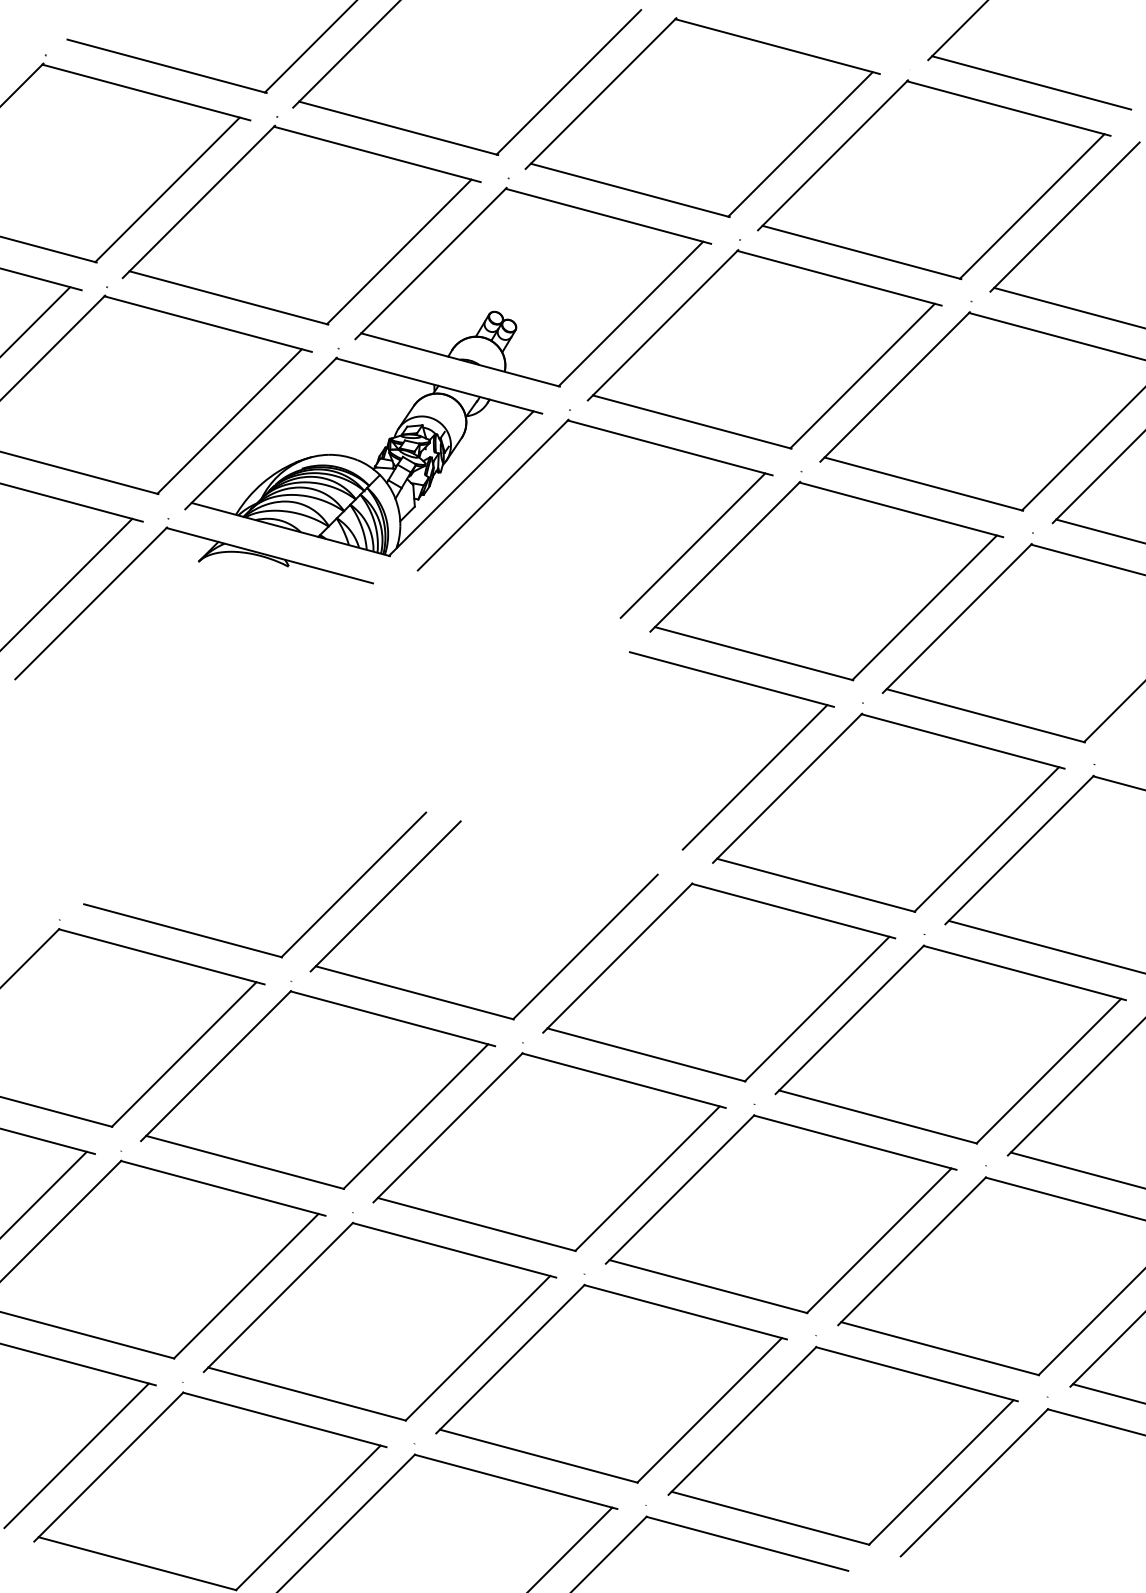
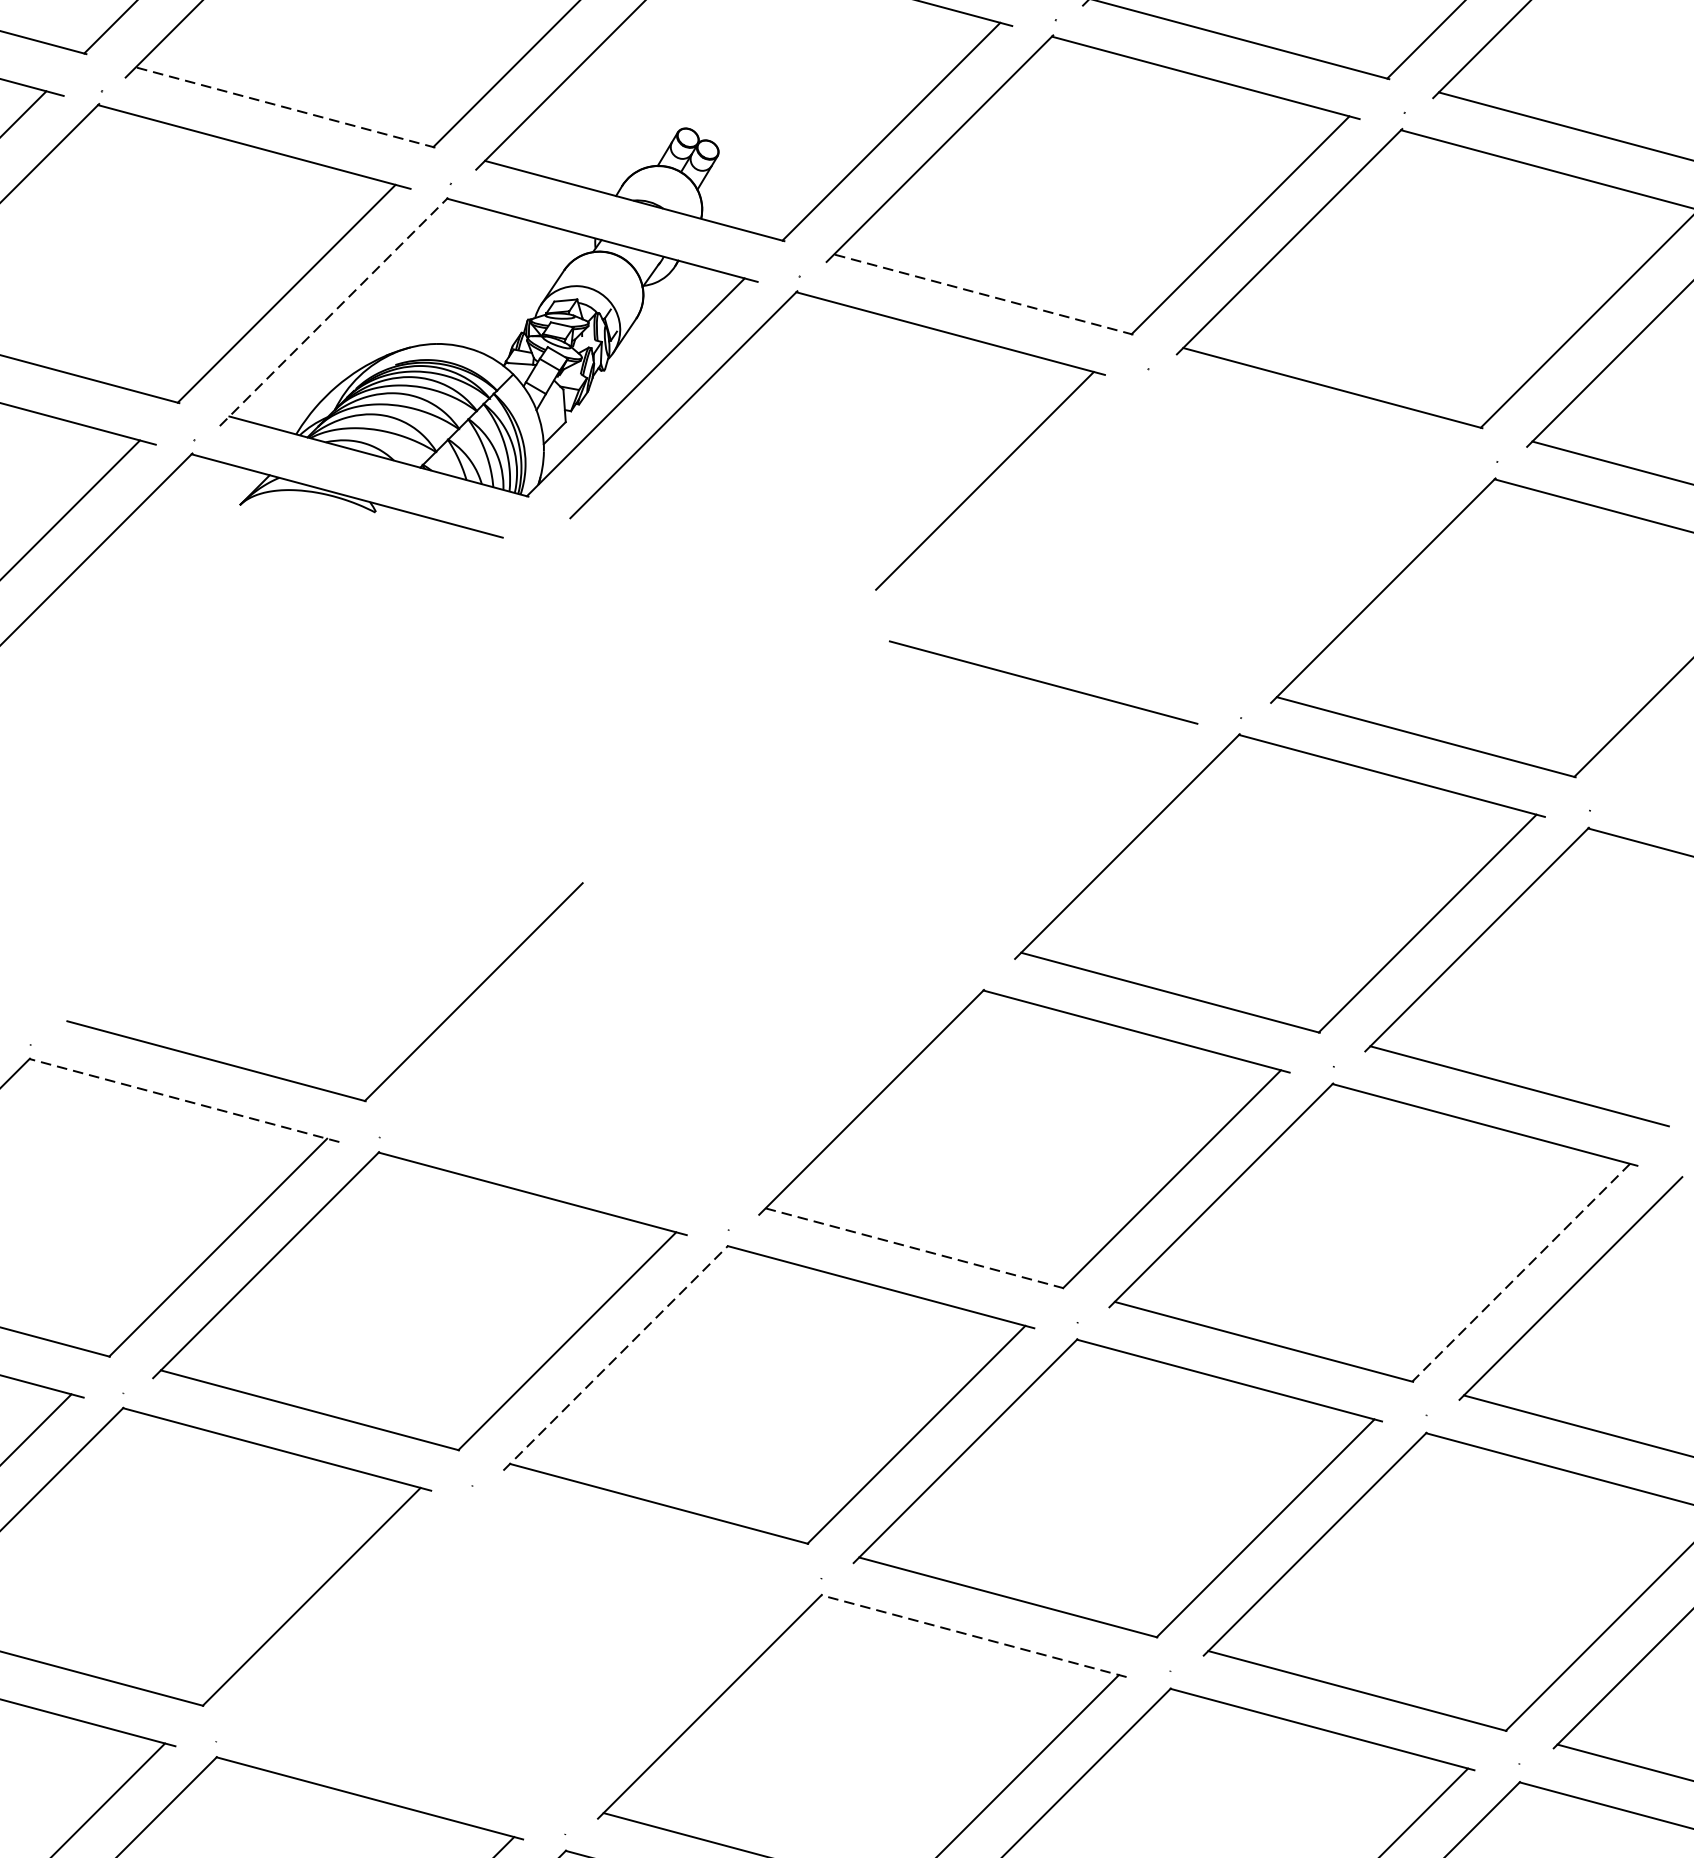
line: (228, 297) -> (284, 106), solid -> dashed
line: (692, 422) -> (984, 295), solid -> dashed
line: (261, 433) -> (334, 311), solid -> dashed
part: (826, 580) -> (1186, 533), removed
line: (754, 777) -> (1077, 830), removed
part: (423, 860) -> (578, 955), removed
line: (161, 956) -> (183, 1099), solid -> dashed
line: (645, 1054) -> (913, 1247), solid -> dashed
line: (1048, 1071) -> (1520, 1273), solid -> dashed
line: (448, 1127) -> (616, 1357), solid -> dashed
line: (685, 1312) -> (973, 1636), solid -> dashed
part: (379, 1321) -> (512, 1650), removed

